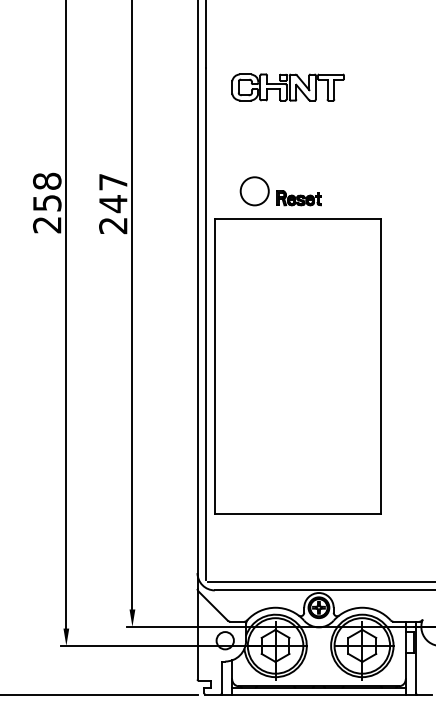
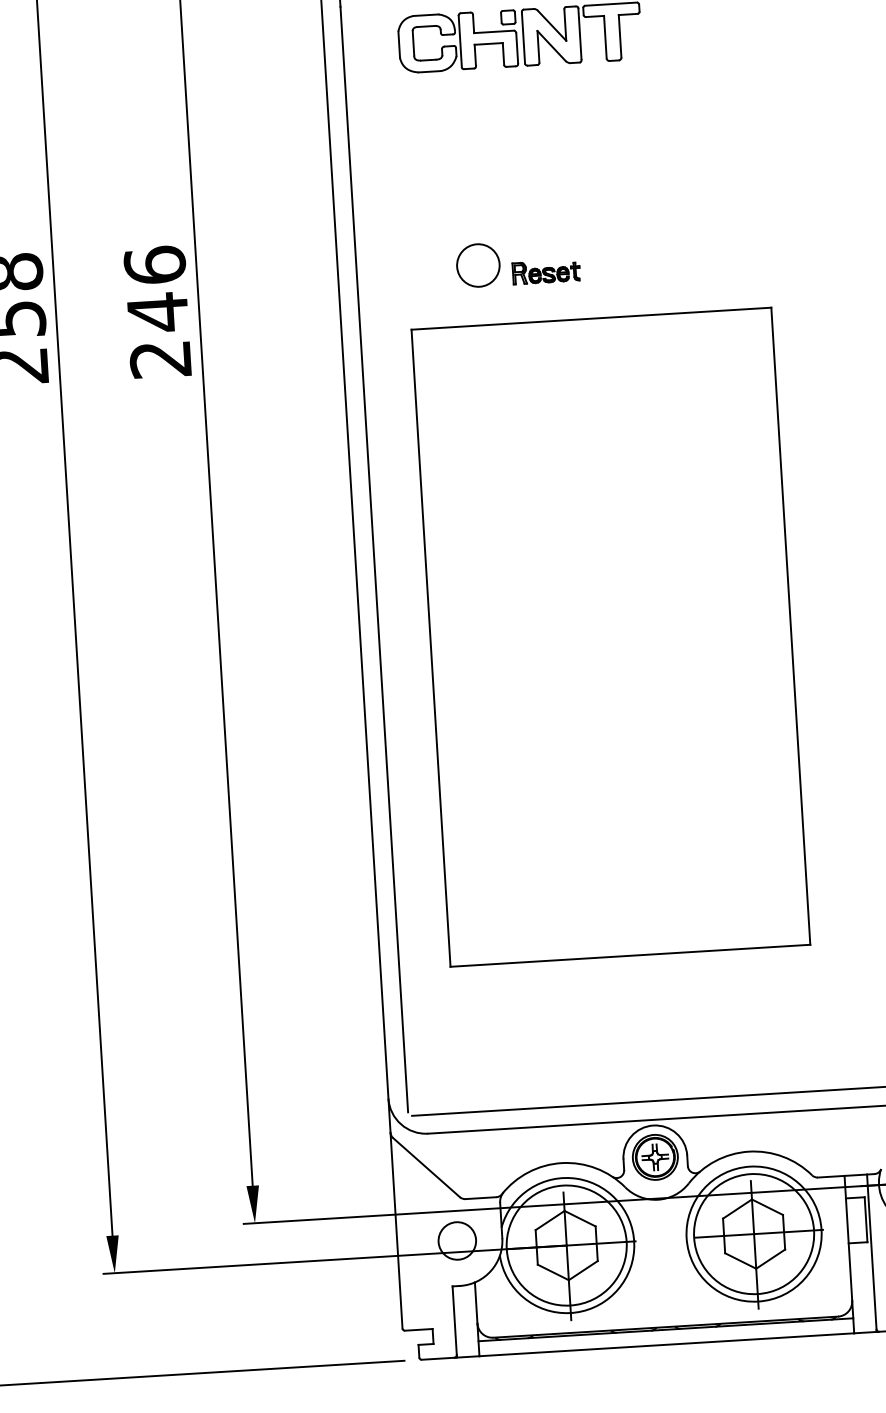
text: (113, 181) -> (155, 263), 247 -> 246
part: (280, 191) -> (517, 263), size x0.7
part: (297, 366) -> (609, 637), moved

